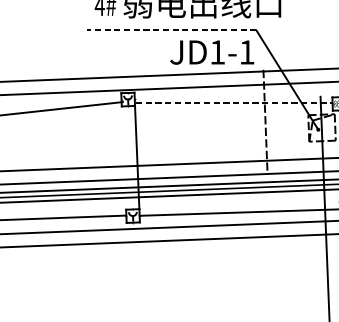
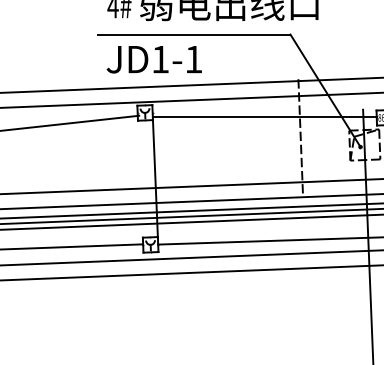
line: (170, 30) -> (193, 34), dashed -> solid
text: (211, 52) -> (153, 59), moved
line: (234, 102) -> (265, 116), dashed -> solid

